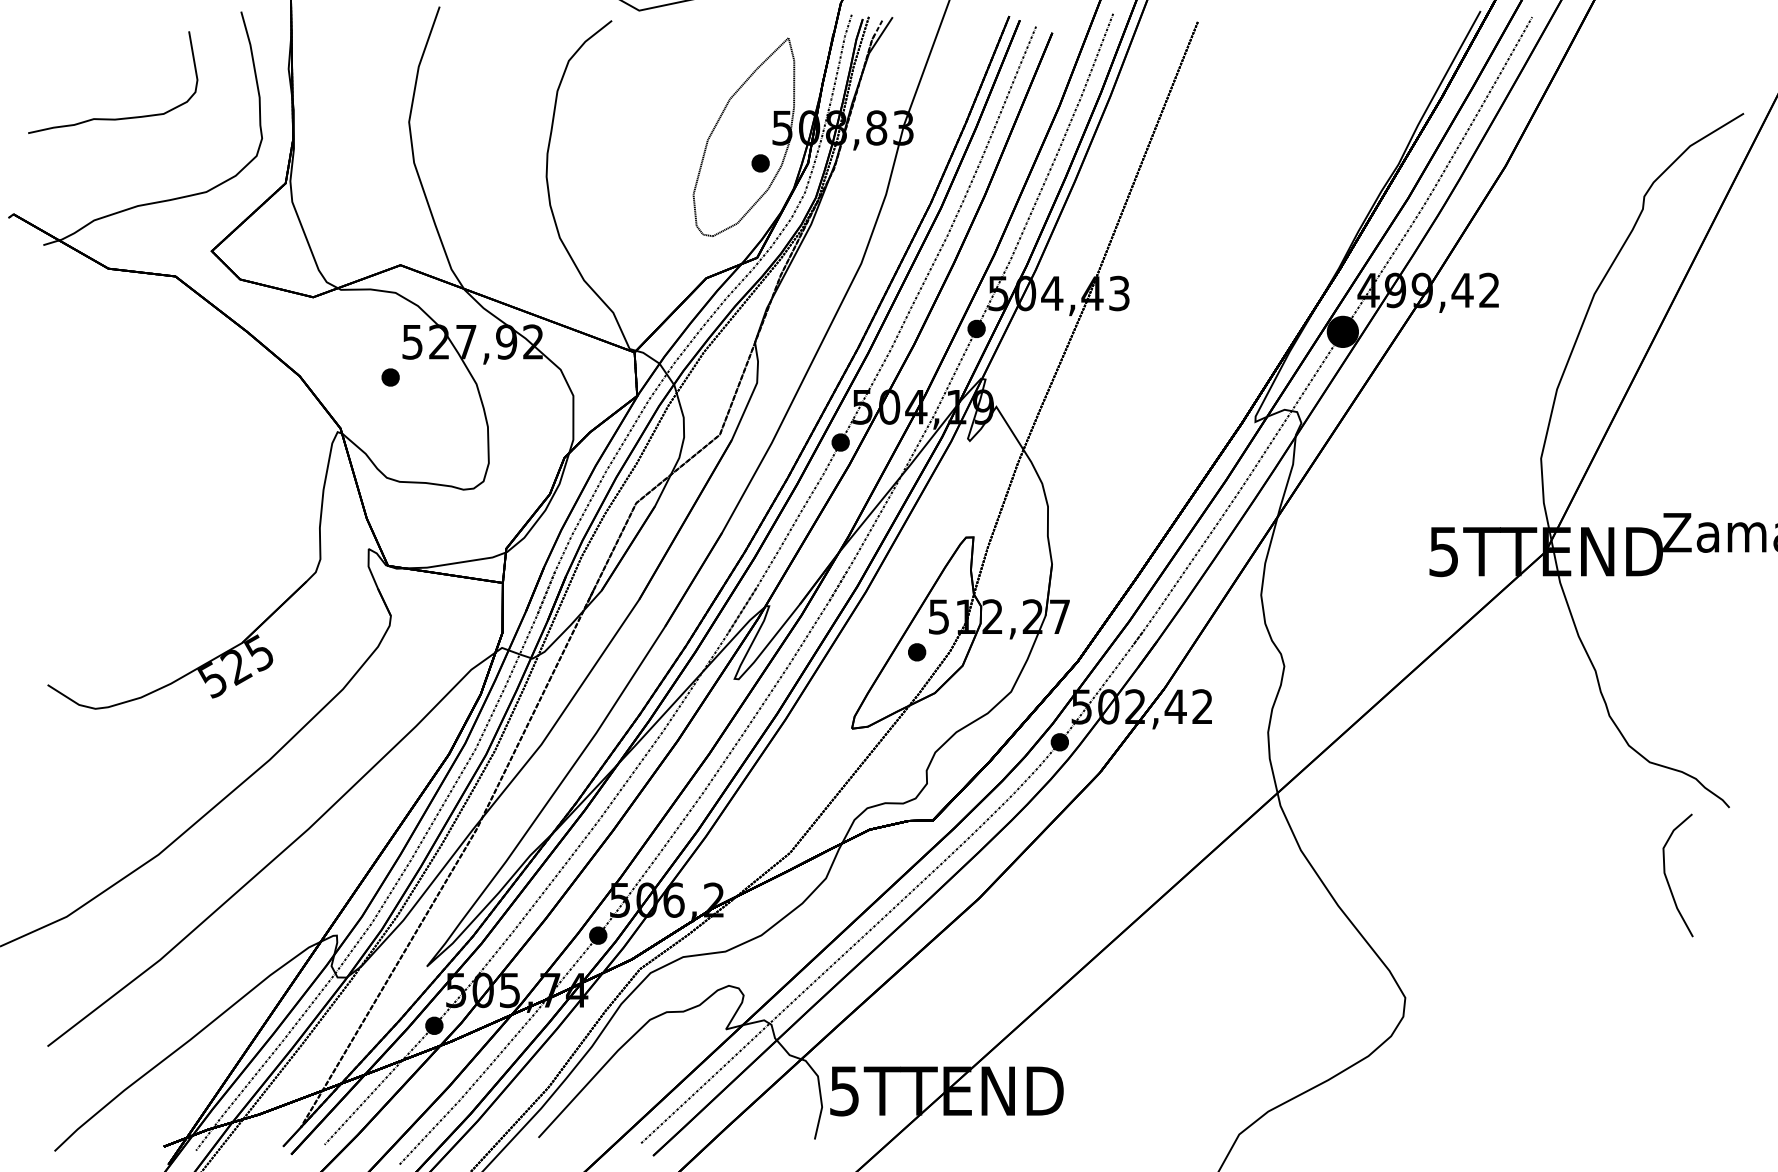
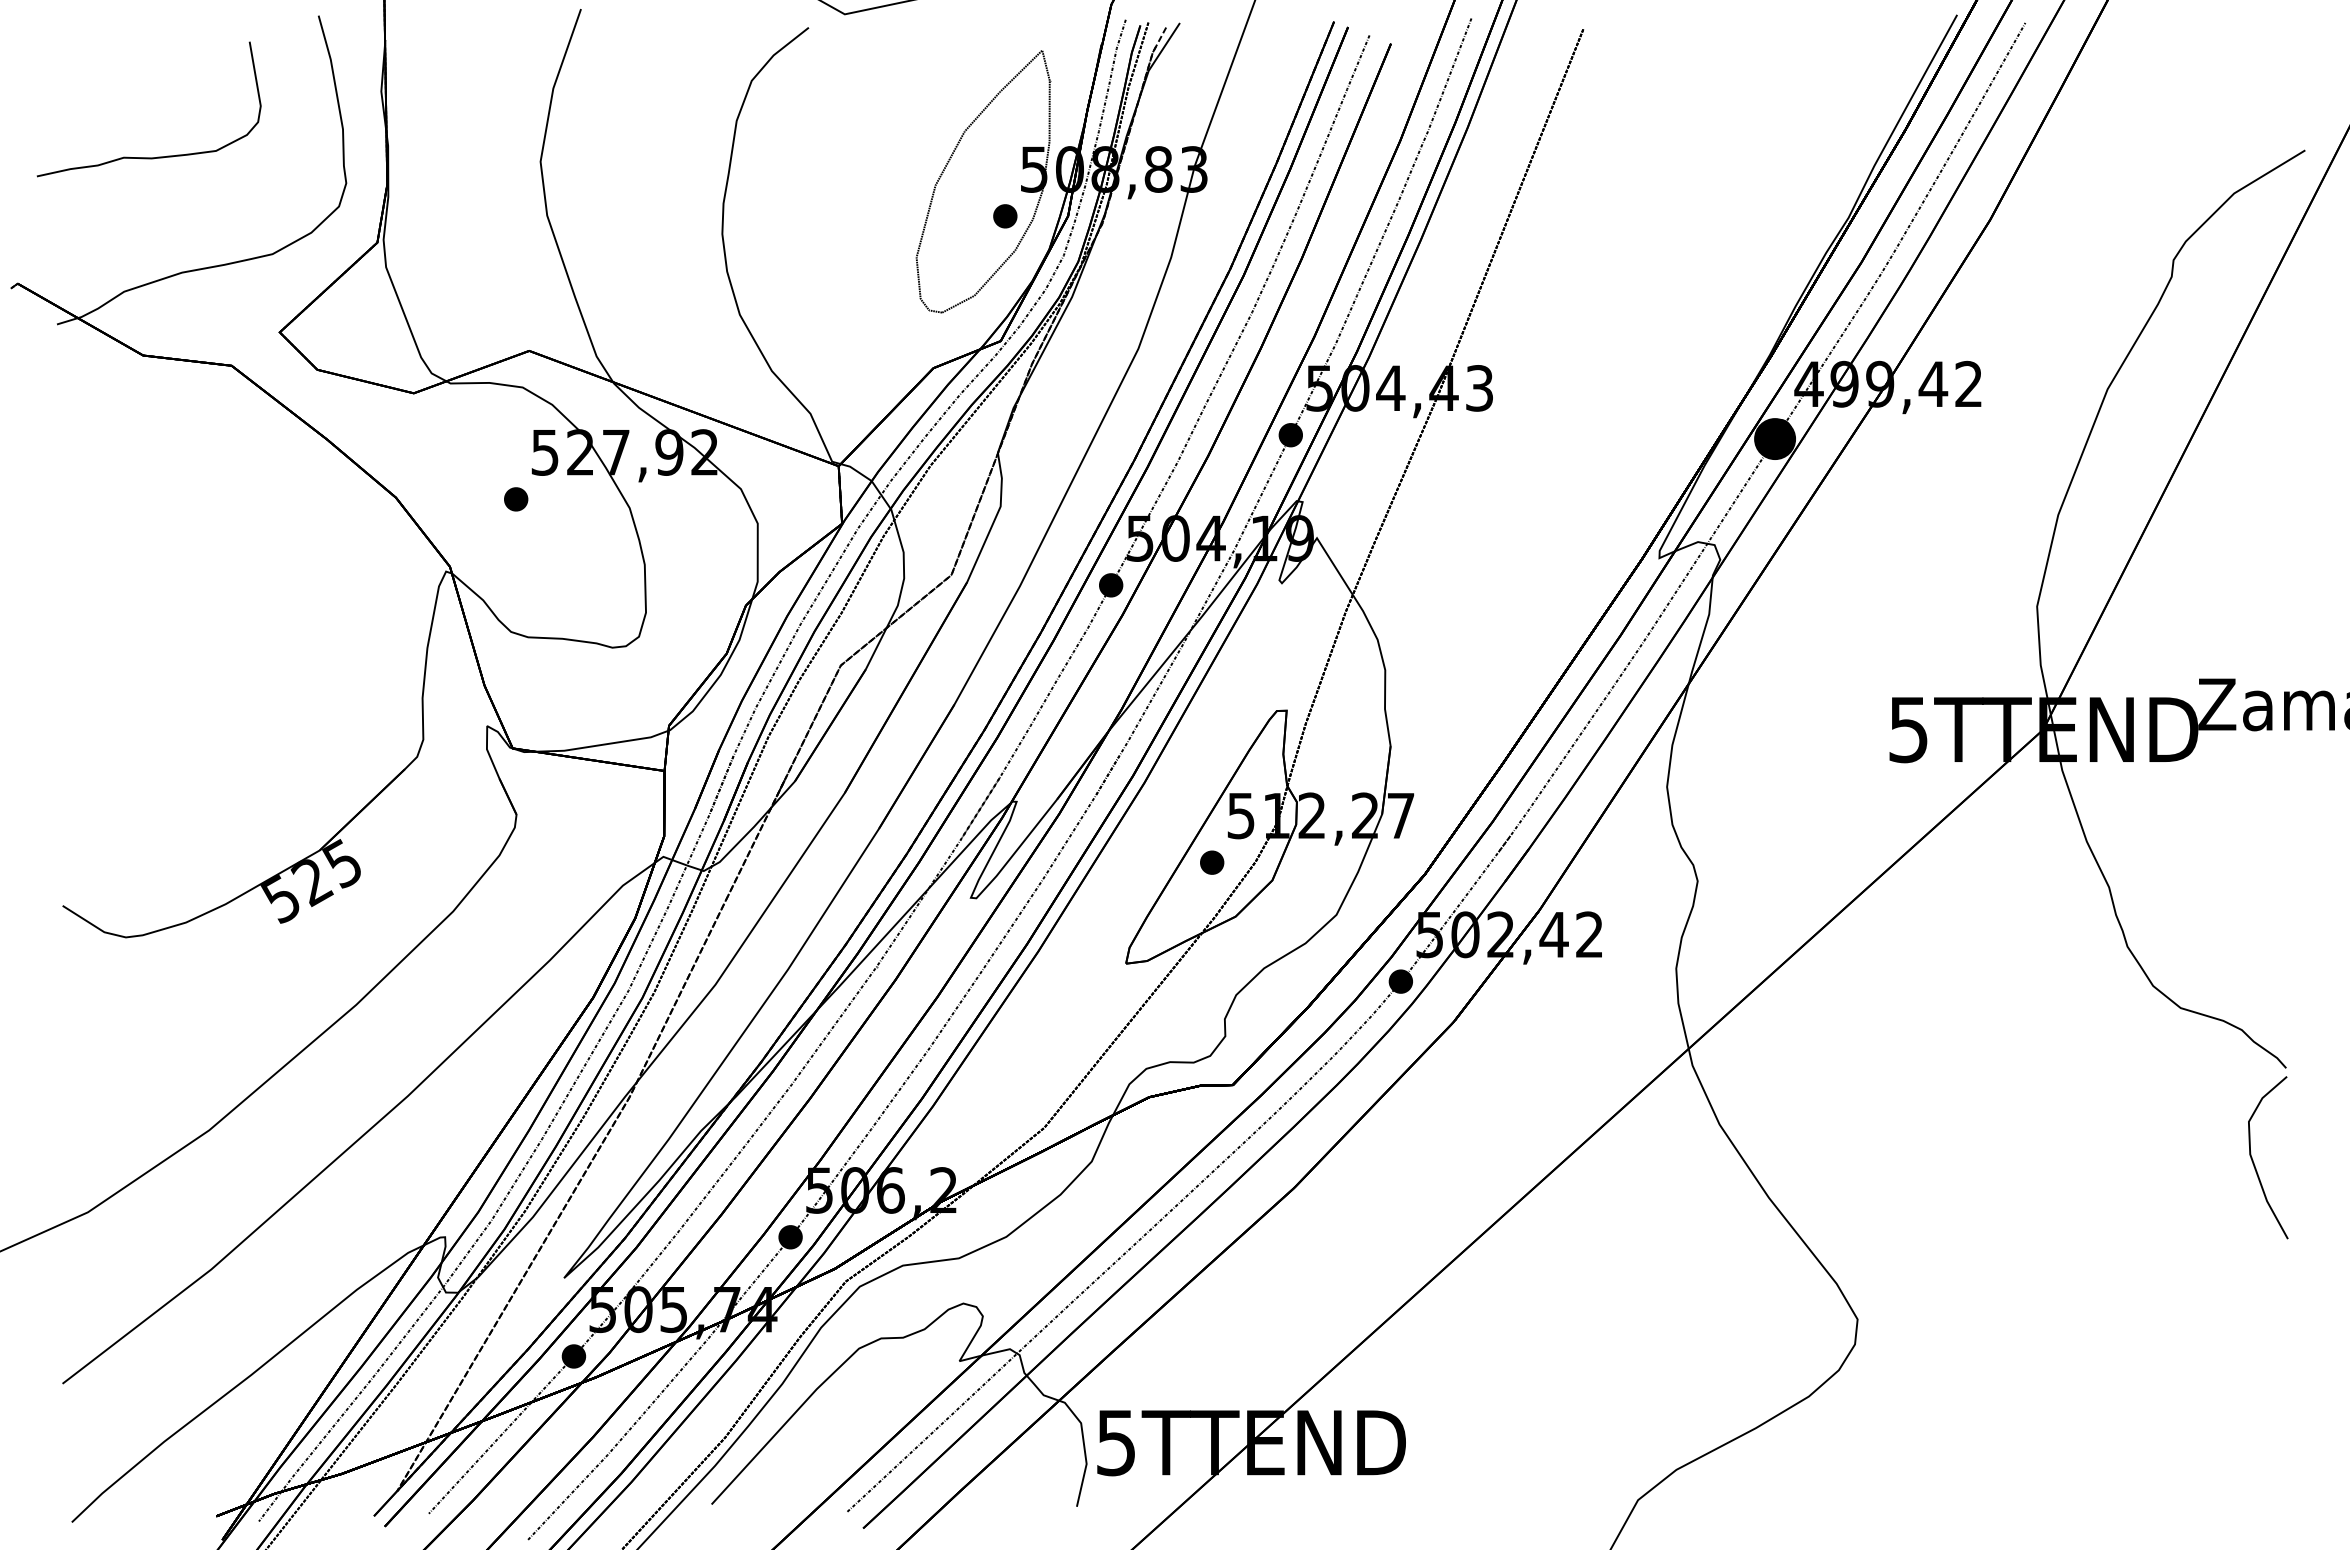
curve: (1667, 879) -> (2254, 1162), moved

